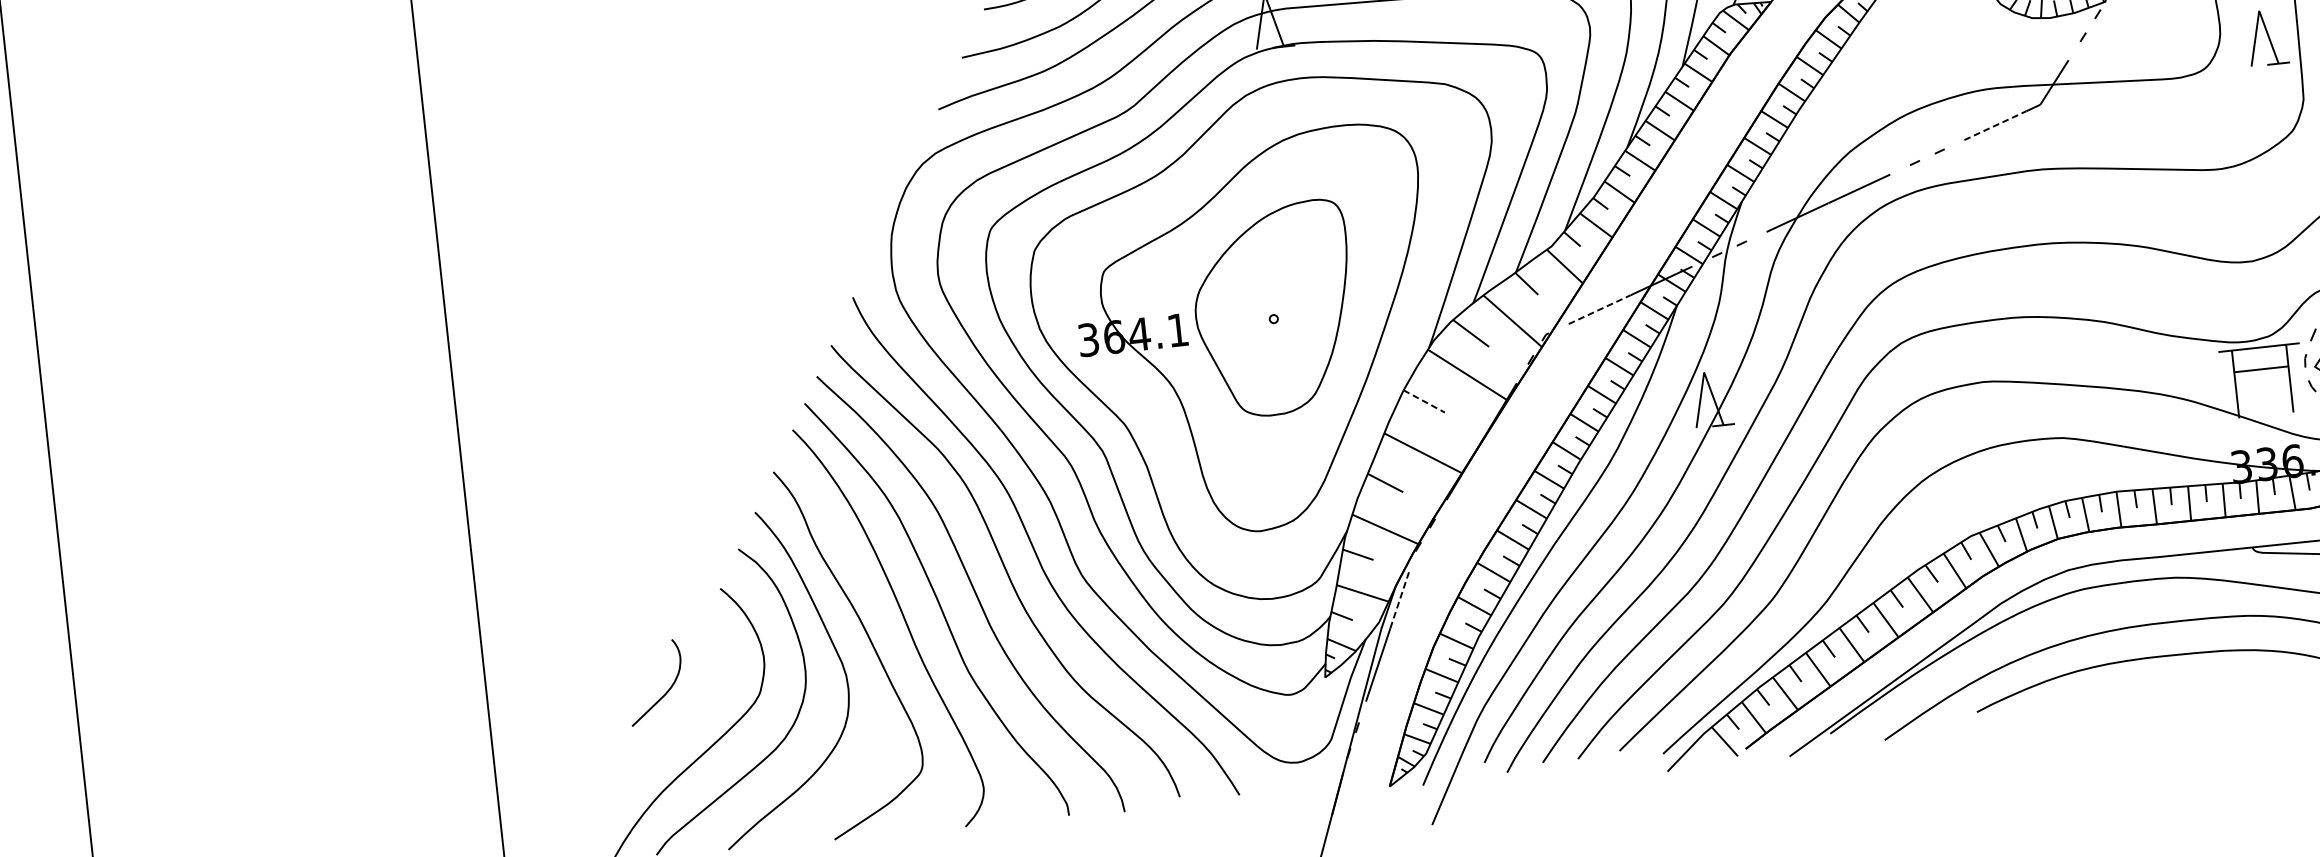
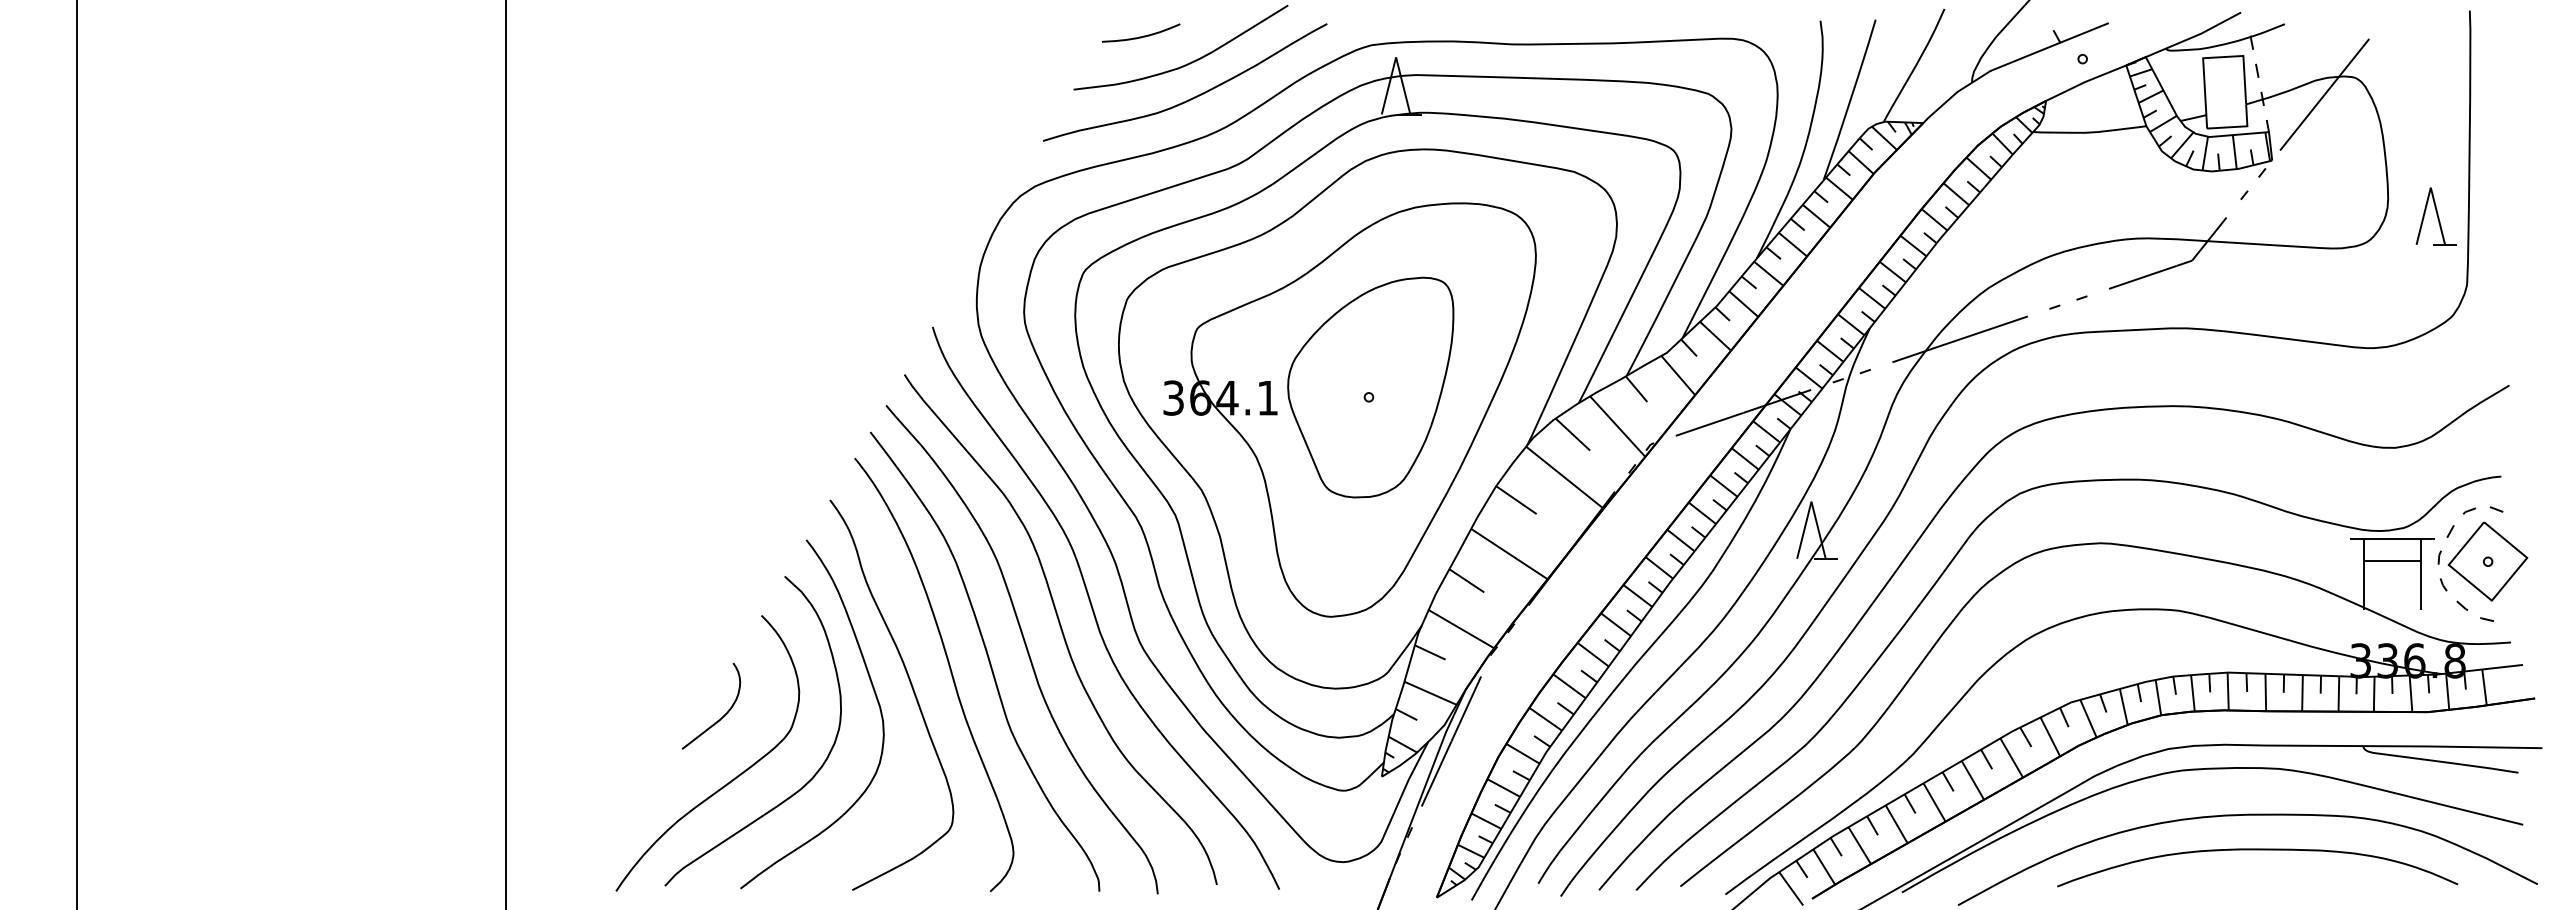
line: (1995, 125) -> (2142, 277), dashed -> solid
line: (1599, 309) -> (1709, 424), dashed -> solid
line: (1424, 401) -> (1516, 500), dashed -> solid
line: (1399, 600) -> (1468, 704), dashed -> solid
curve: (663, 694) -> (718, 719), moved

